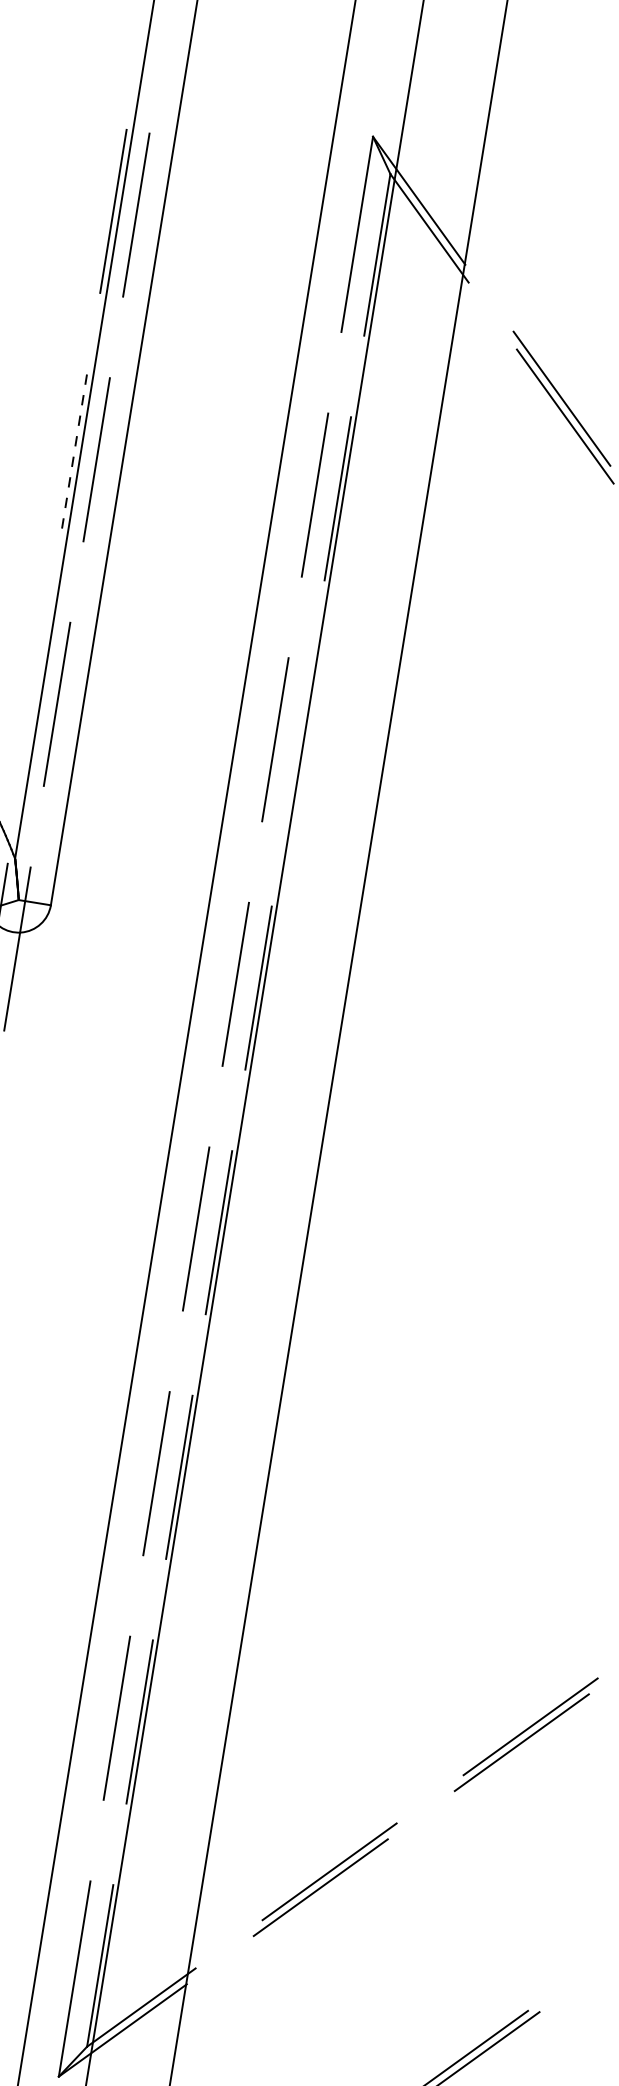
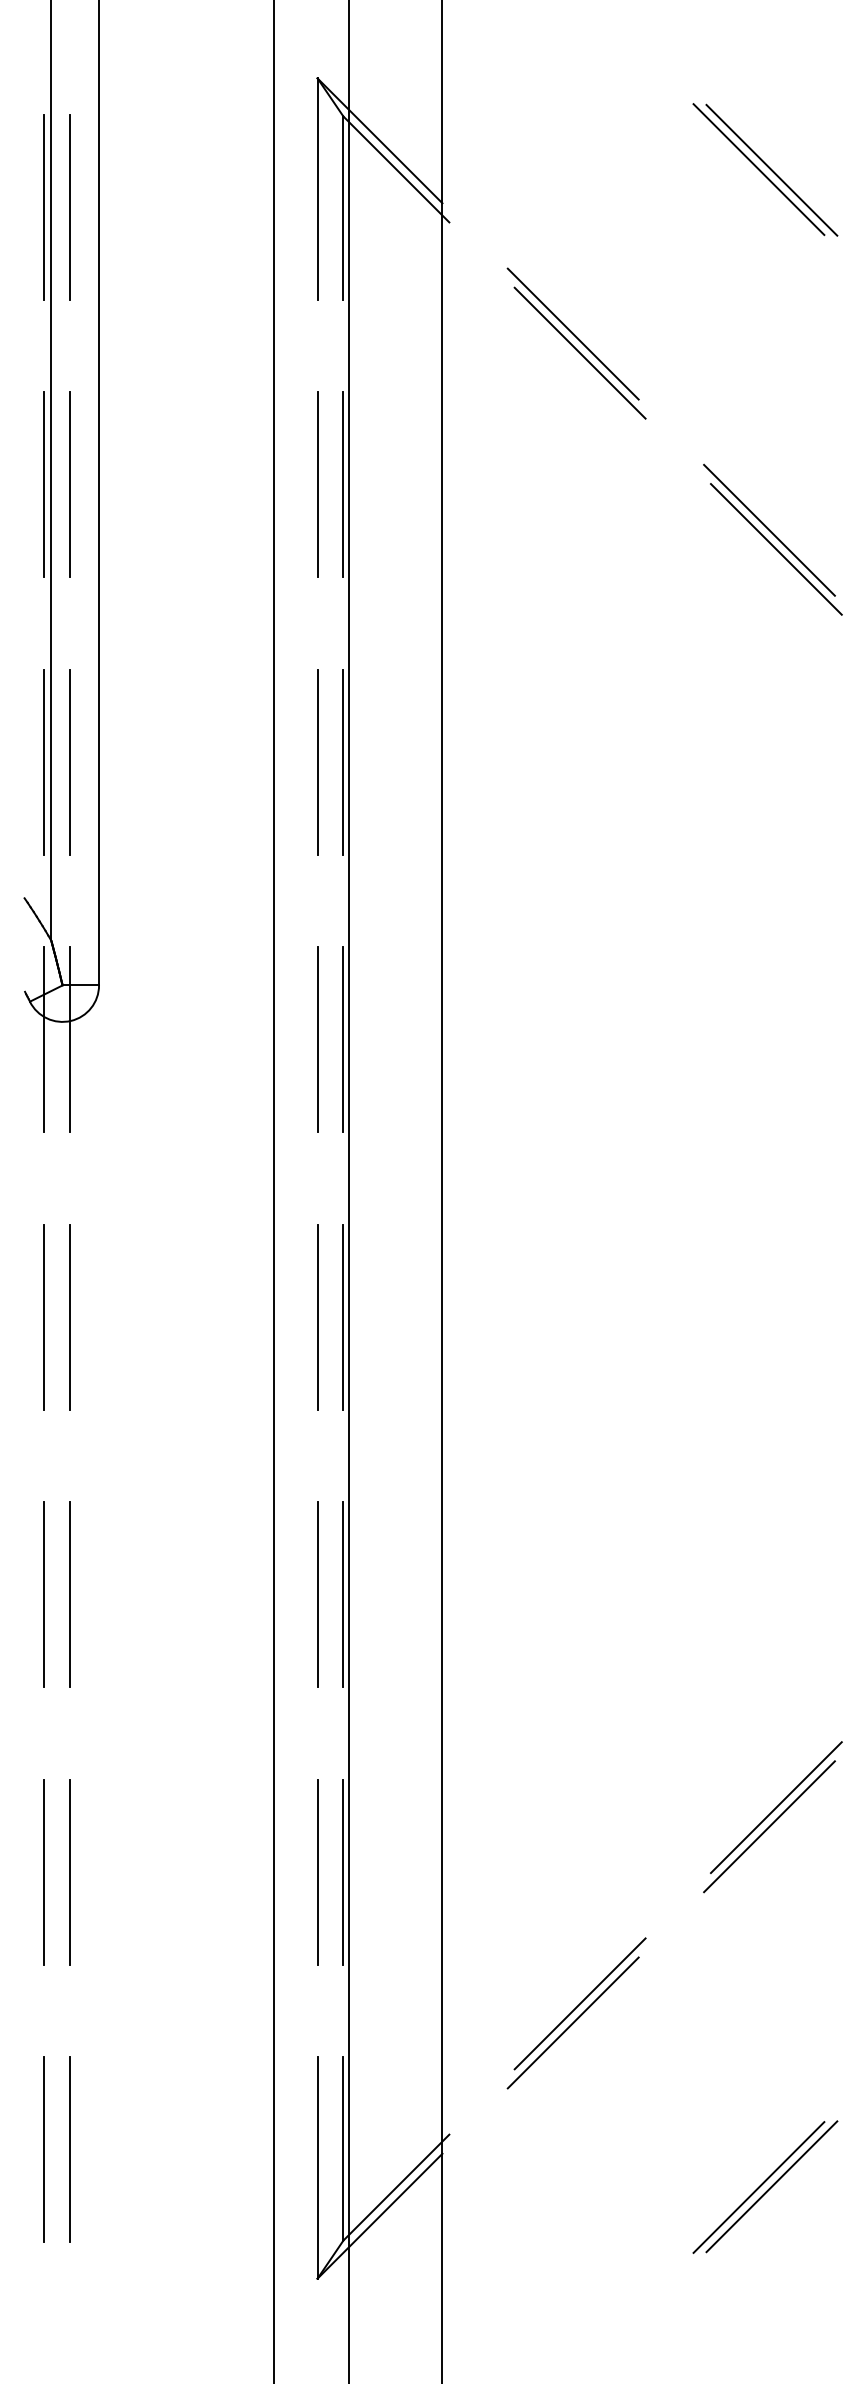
line: (73, 455) -> (43, 484), dashed -> solid
line: (33, 699) -> (43, 761), added
line: (298, 742) -> (343, 761), added

